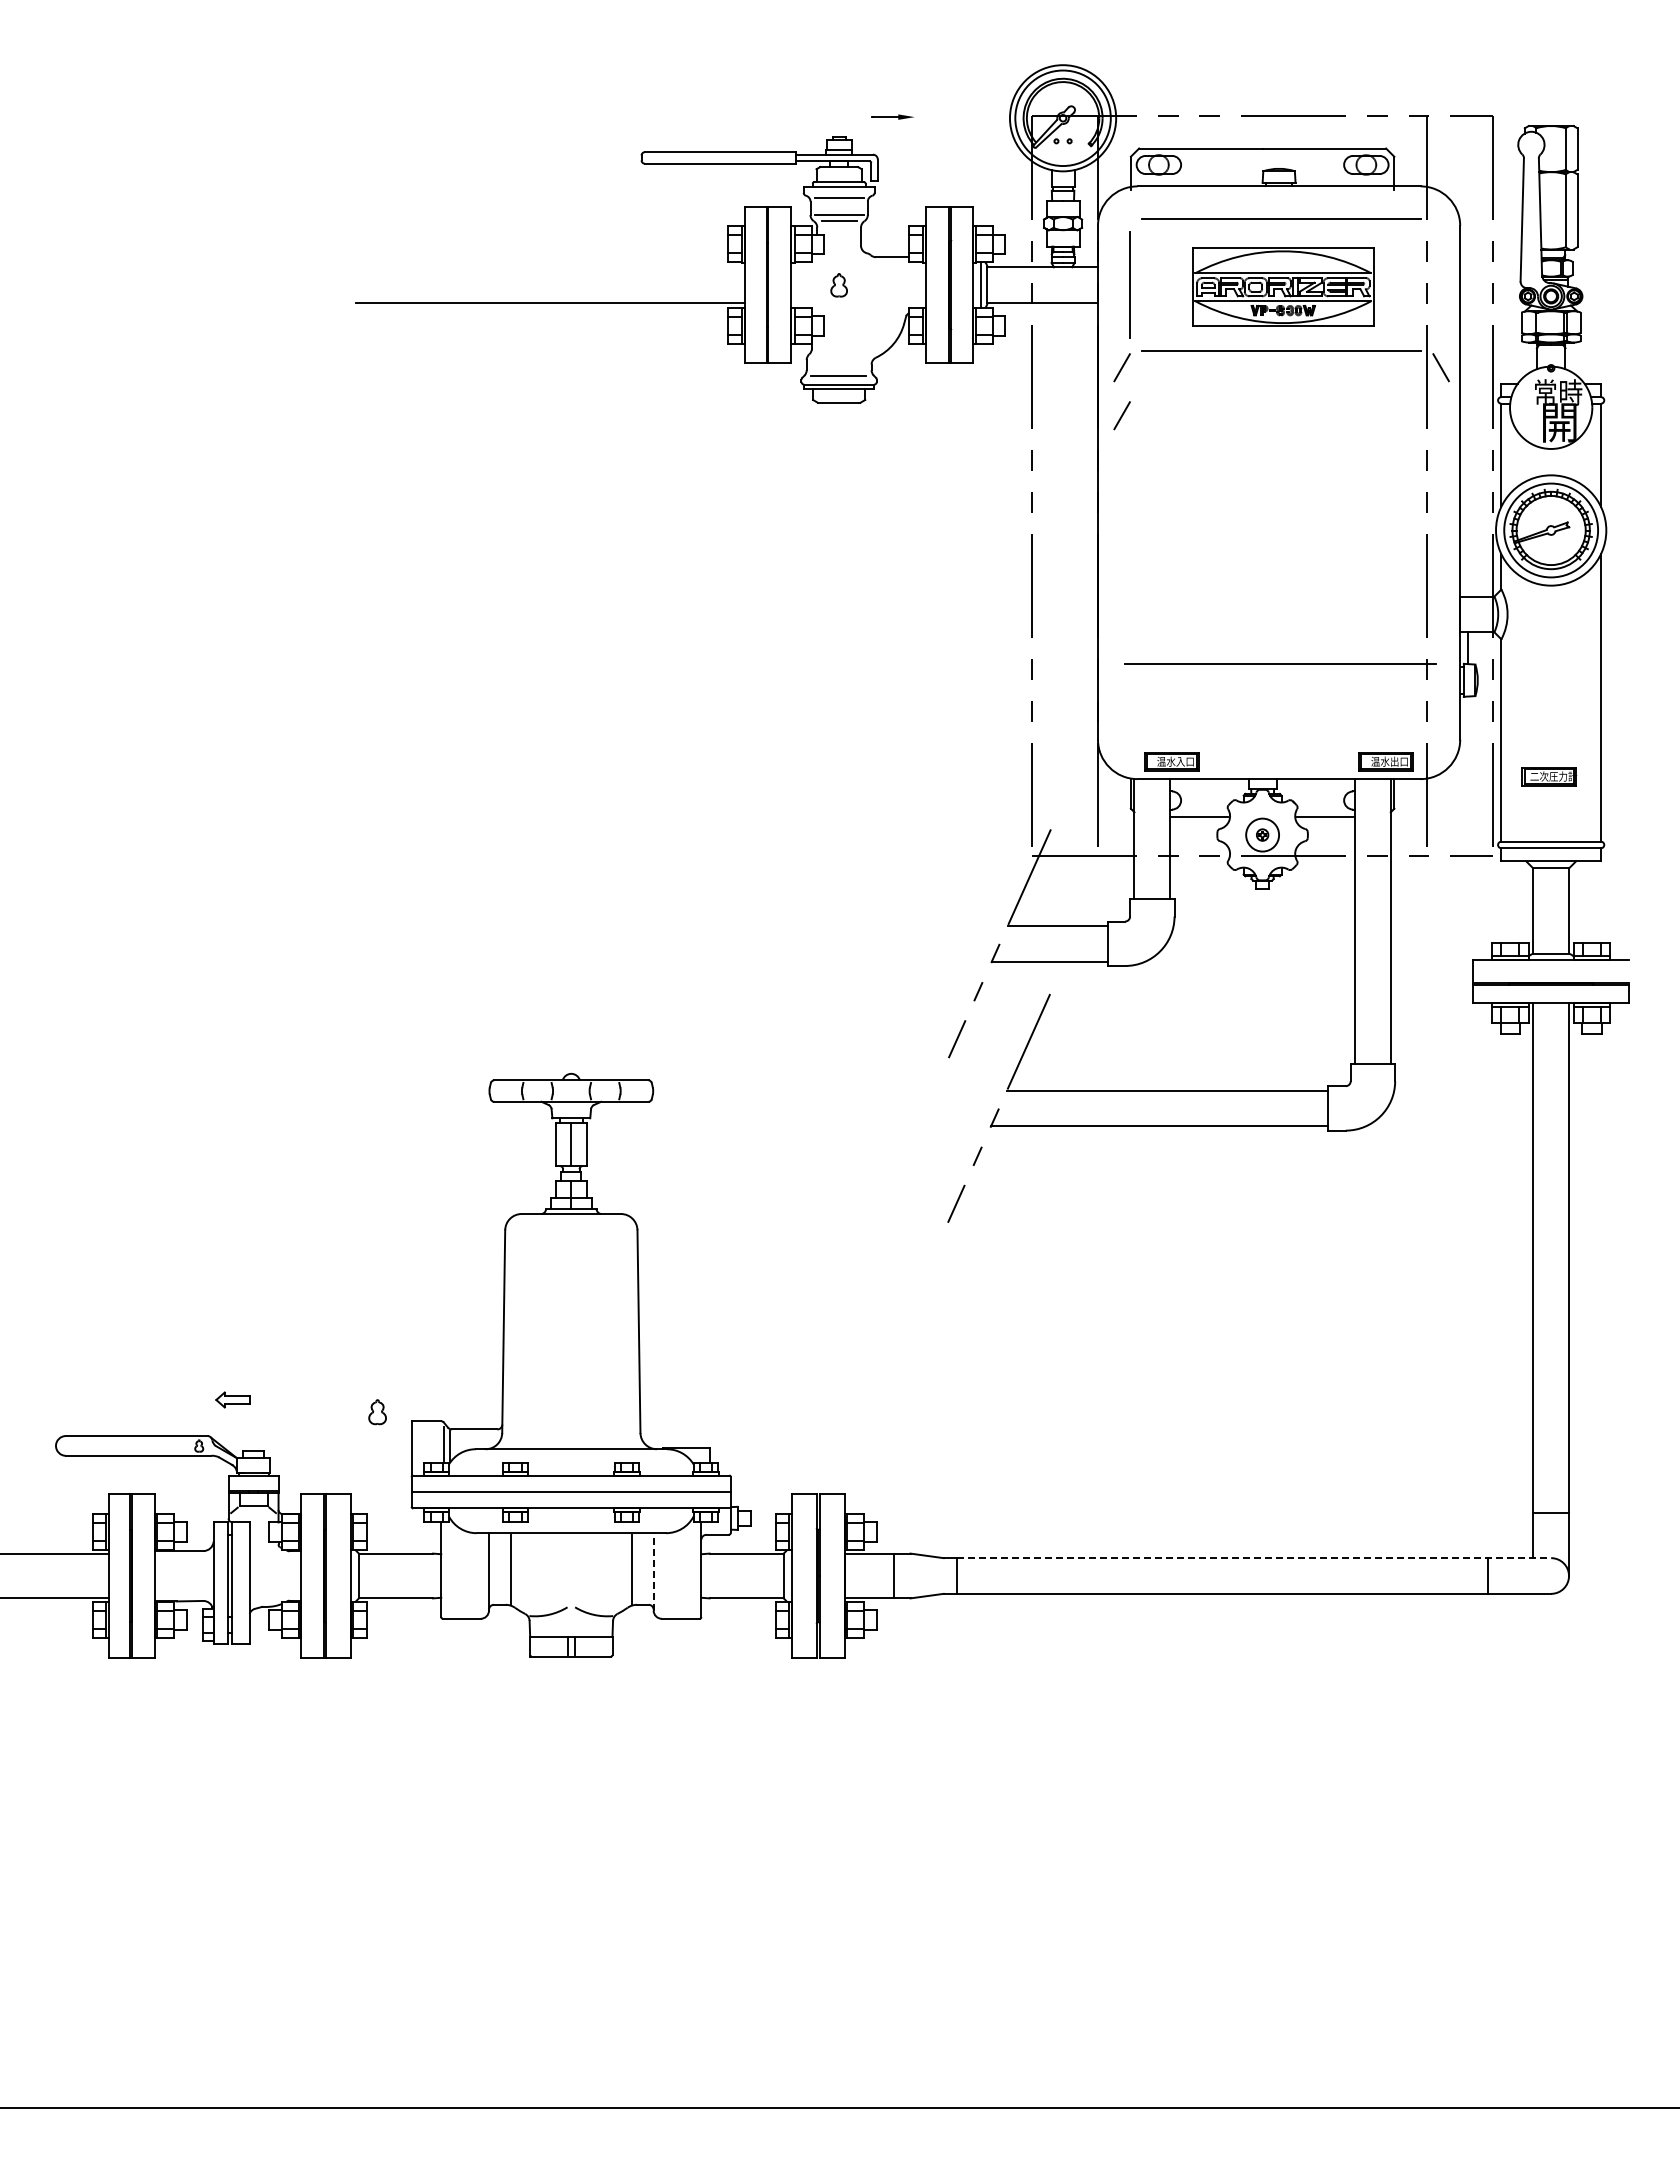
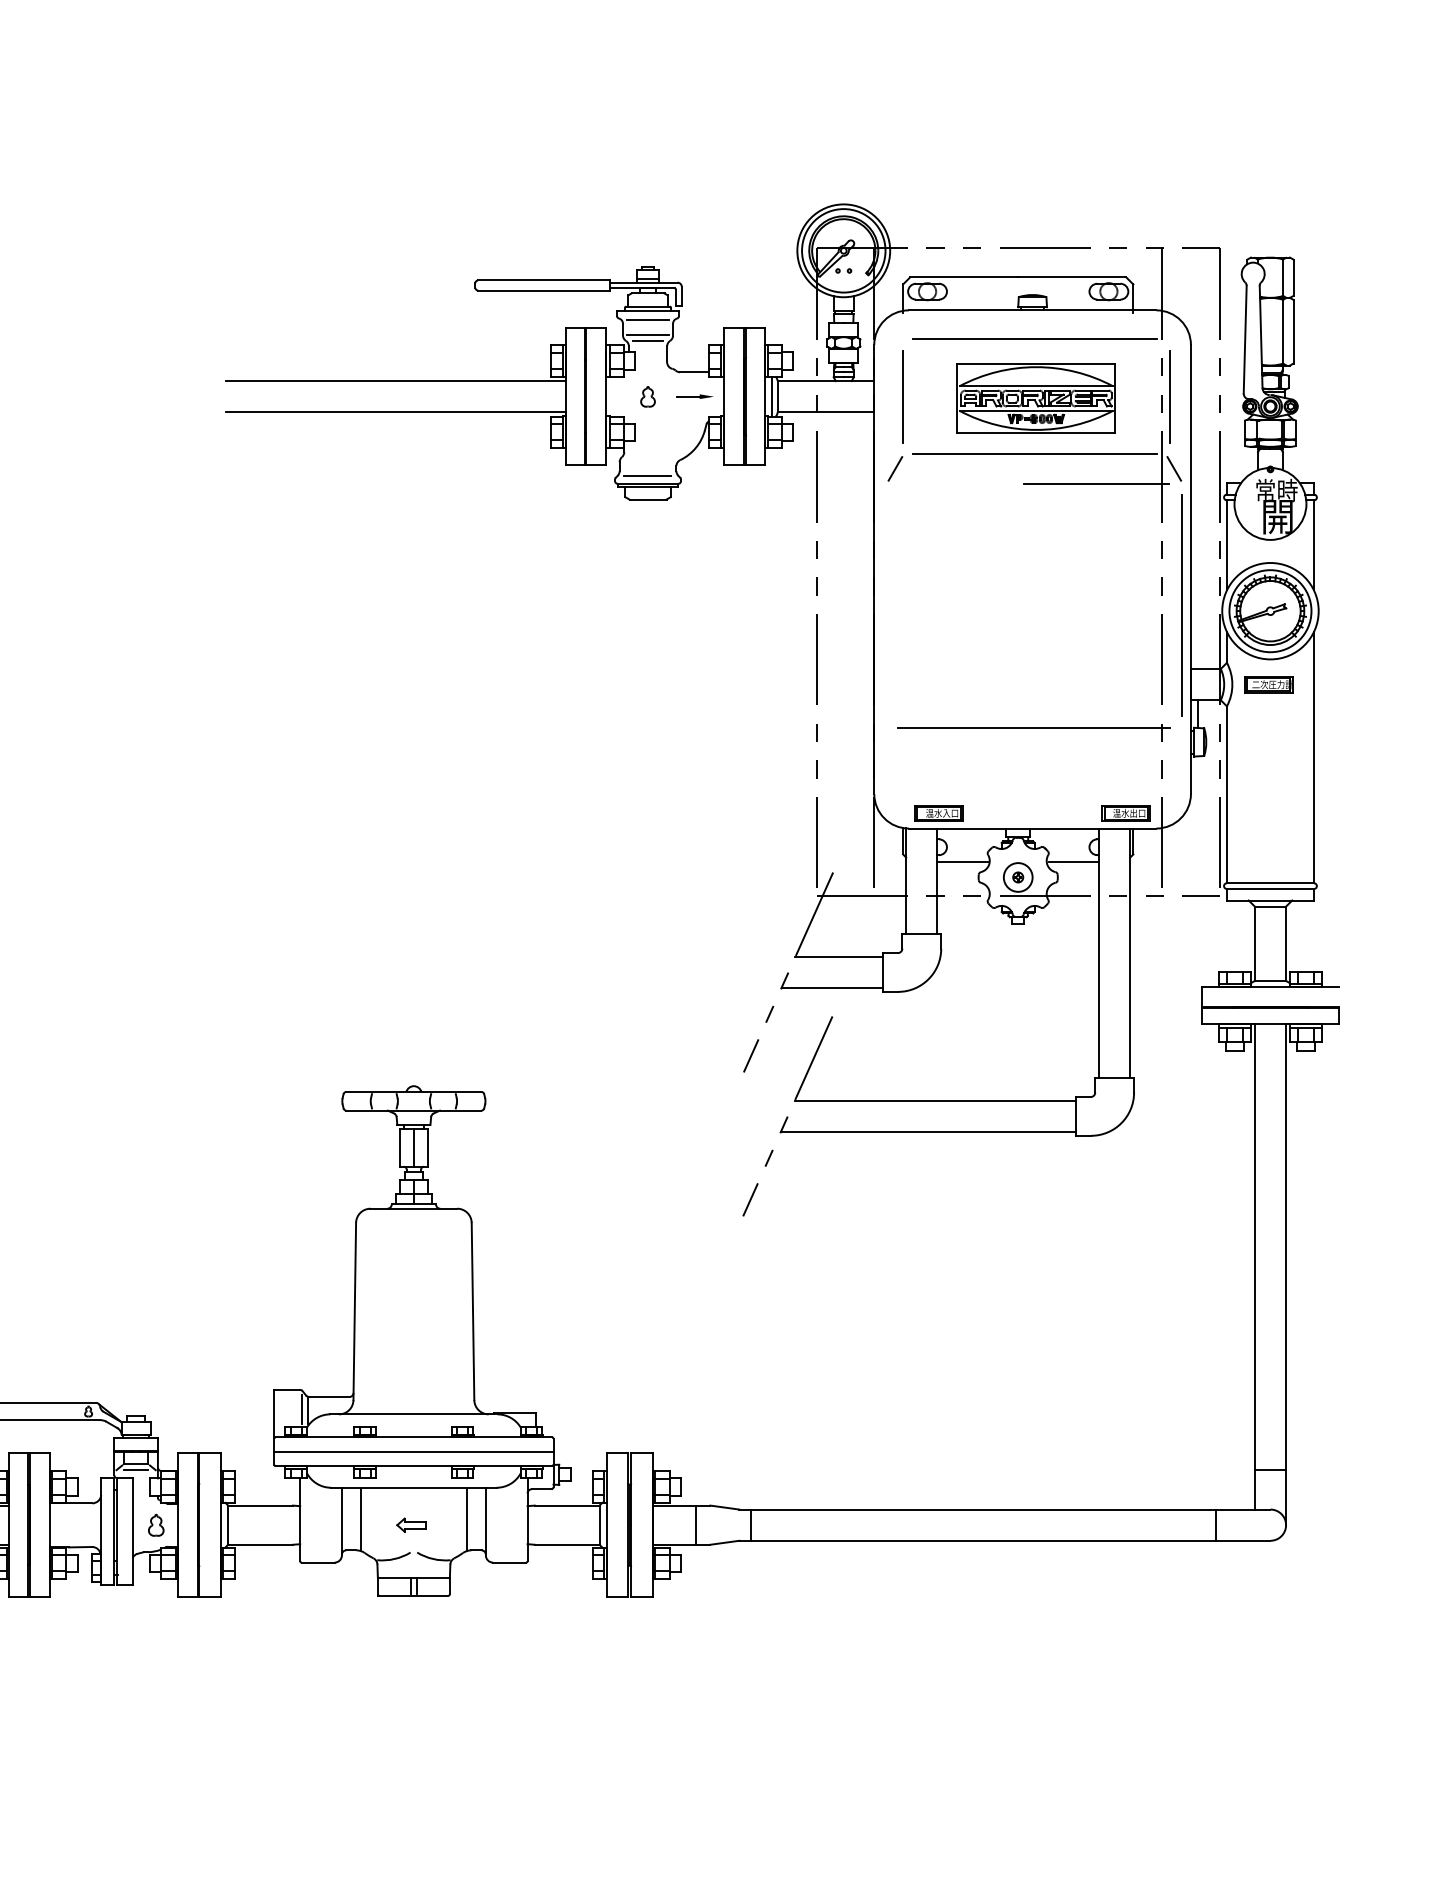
part: (892, 116) -> (694, 396), moved
line: (550, 267) -> (395, 381), added
line: (1435, 284) -> (1169, 396), added
line: (1351, 384) -> (1095, 483), added
line: (1121, 415) -> (894, 510), removed
line: (1449, 523) -> (1181, 605), added
part: (1549, 776) -> (1269, 684), moved
part: (232, 1399) -> (411, 1524), moved
part: (377, 1412) -> (156, 1525), moved
line: (253, 1513) -> (136, 1470), added
line: (1254, 1558) -> (1011, 1509), dashed -> solid
line: (653, 1571) -> (485, 1521), dashed -> solid

